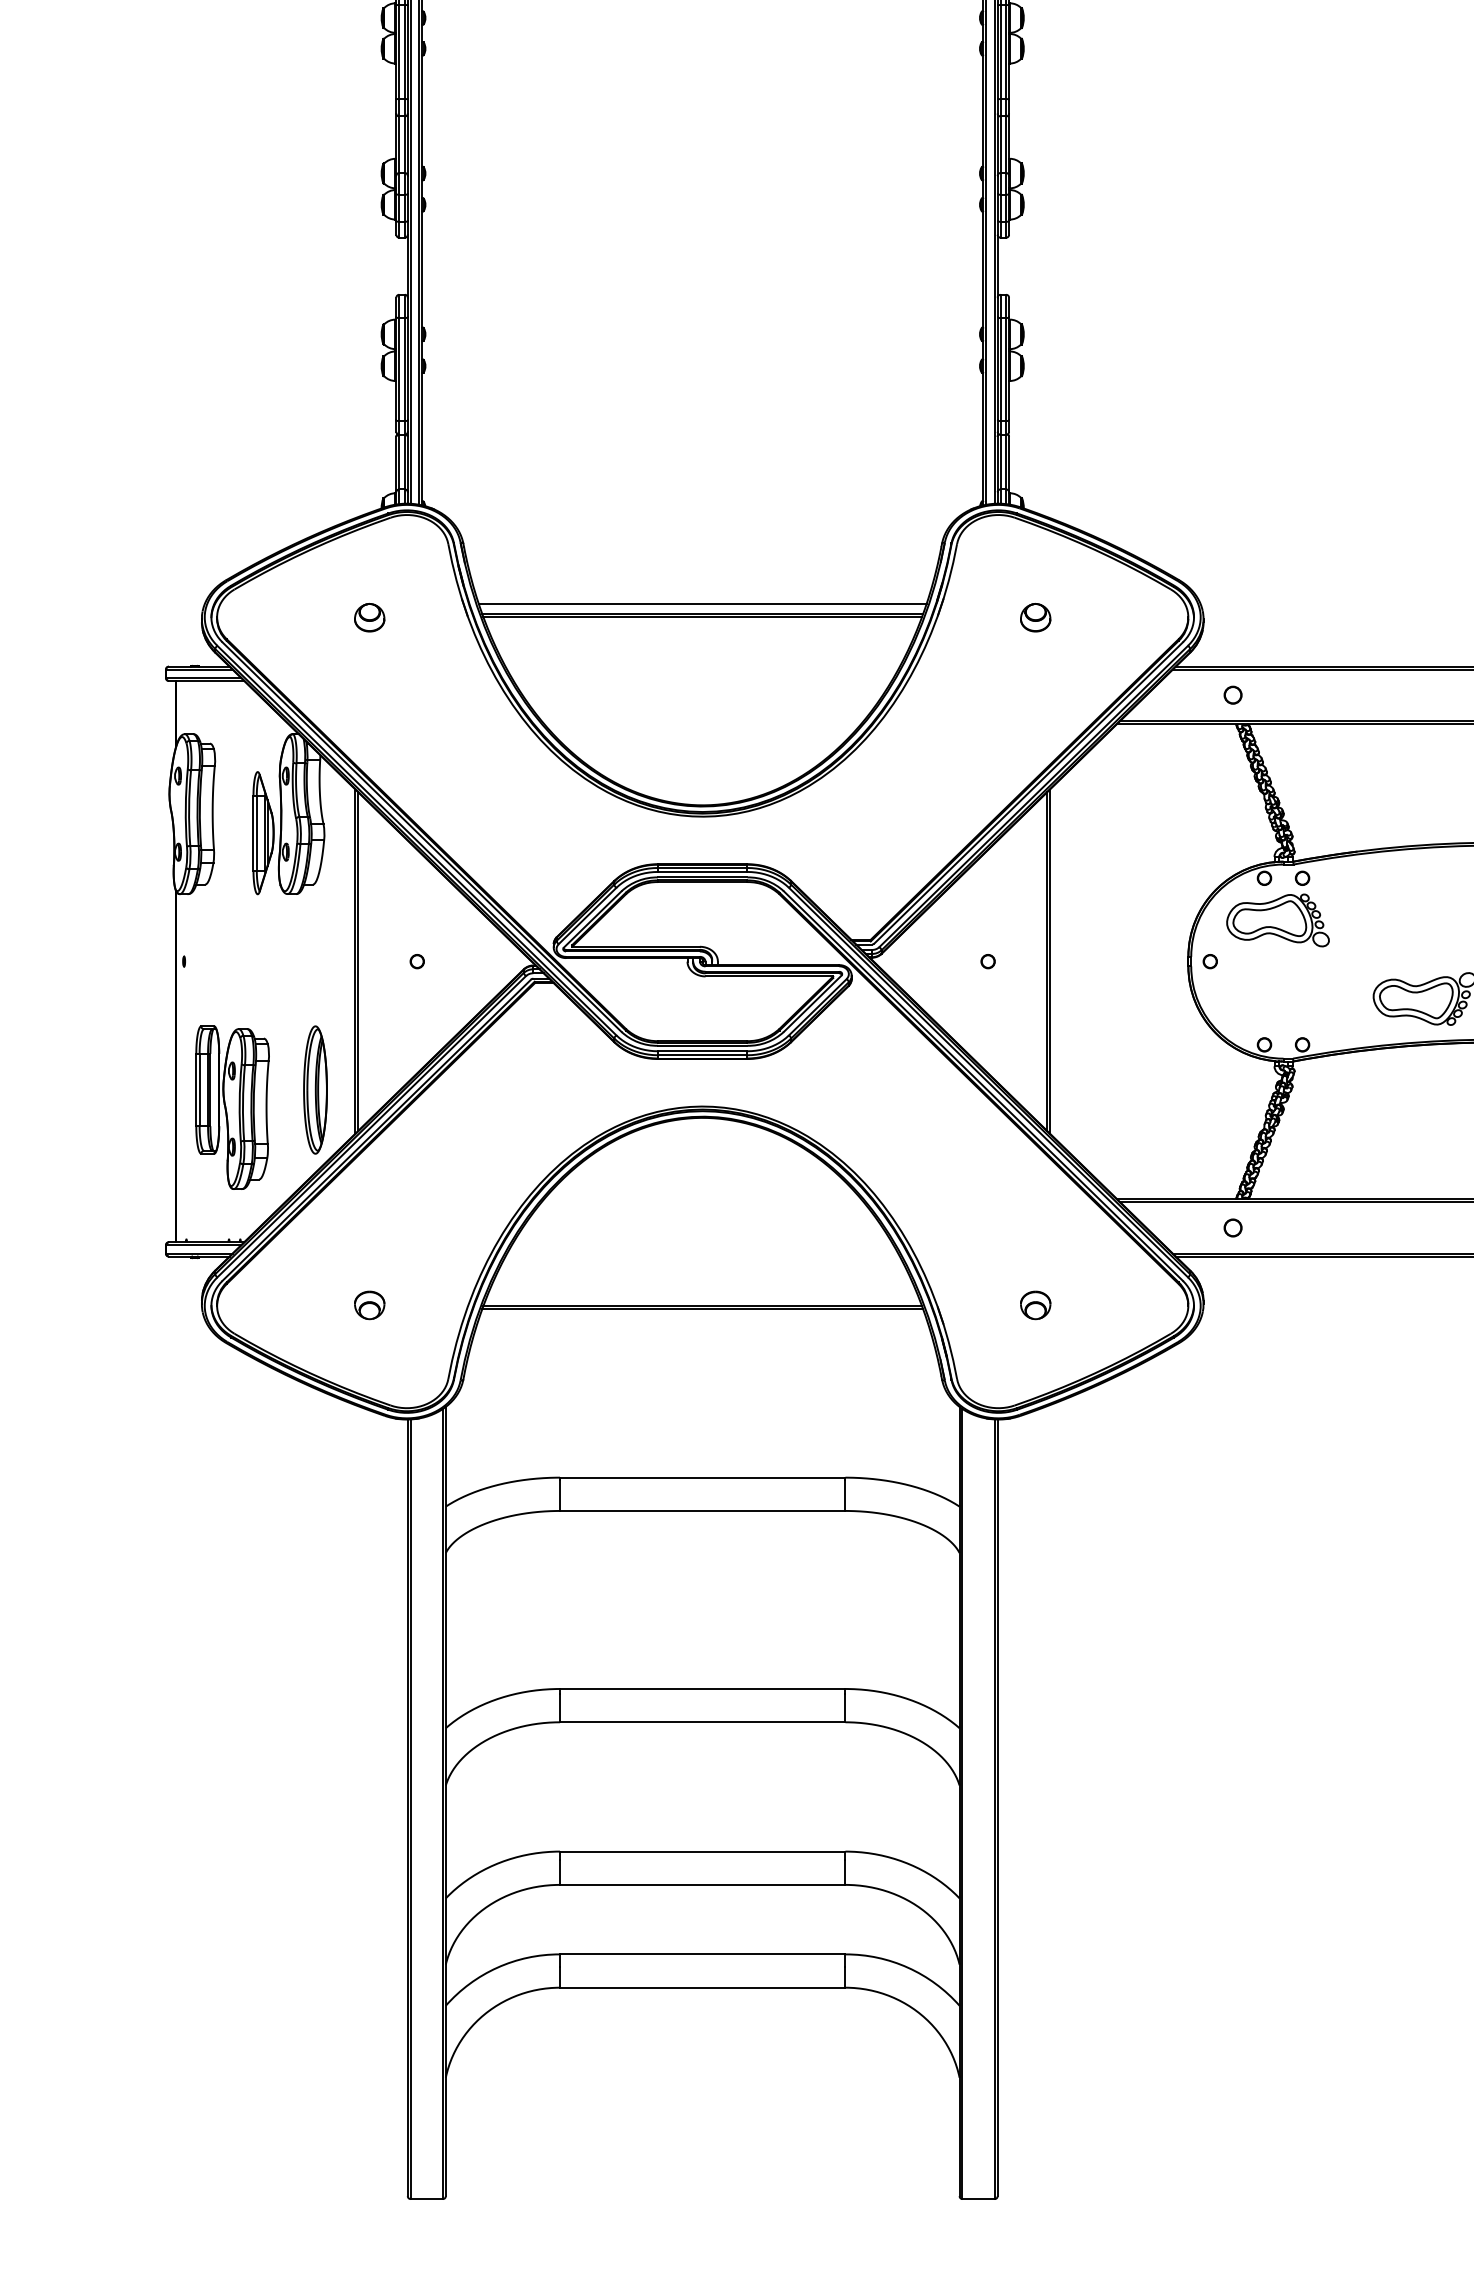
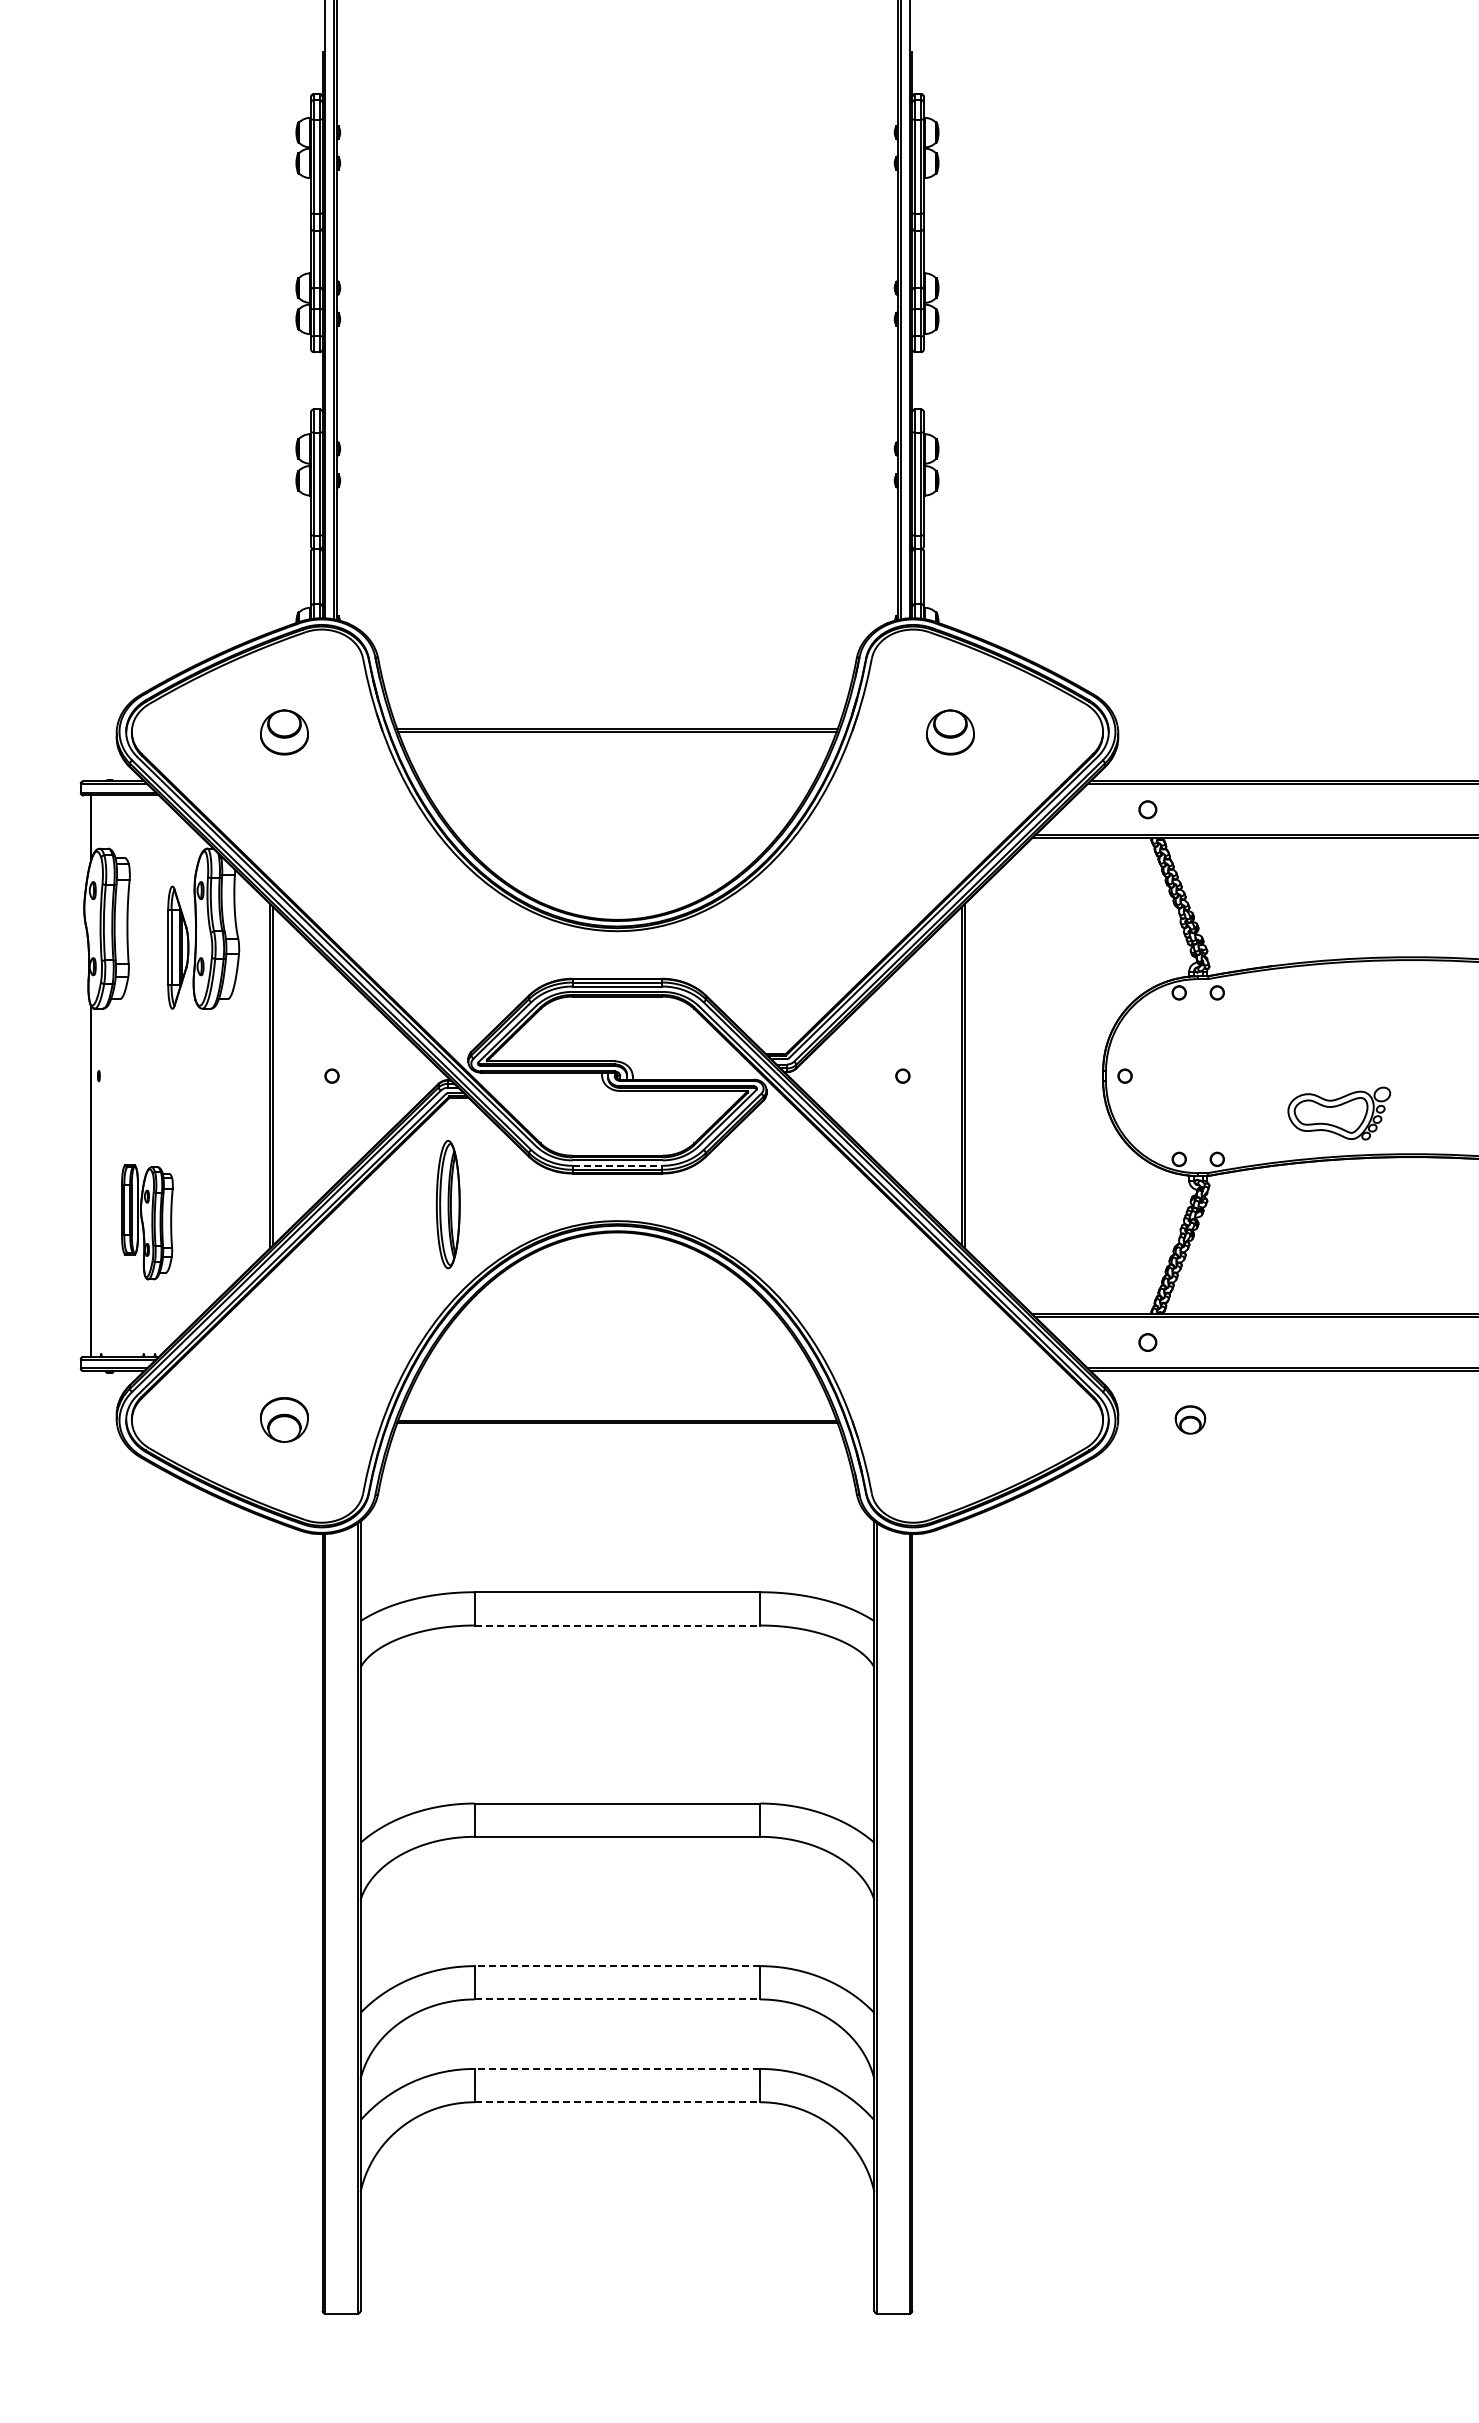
line: (702, 603) -> (617, 718), removed
part: (369, 616) -> (284, 731), size x1.6
part: (1035, 616) -> (950, 731), size x1.6
part: (1277, 919) -> (1192, 1034), removed
line: (702, 1050) -> (617, 1165), solid -> dashed
part: (314, 1089) -> (447, 1204), moved
part: (232, 1107) -> (147, 1222), size x0.7
part: (369, 1304) -> (284, 1419), size x1.6
part: (1035, 1304) -> (1190, 1419), moved
line: (702, 1510) -> (617, 1625), solid -> dashed
line: (702, 1851) -> (617, 1966), solid -> dashed
line: (702, 1884) -> (617, 1999), solid -> dashed
line: (702, 1953) -> (617, 2068), solid -> dashed
line: (702, 1987) -> (617, 2102), solid -> dashed

